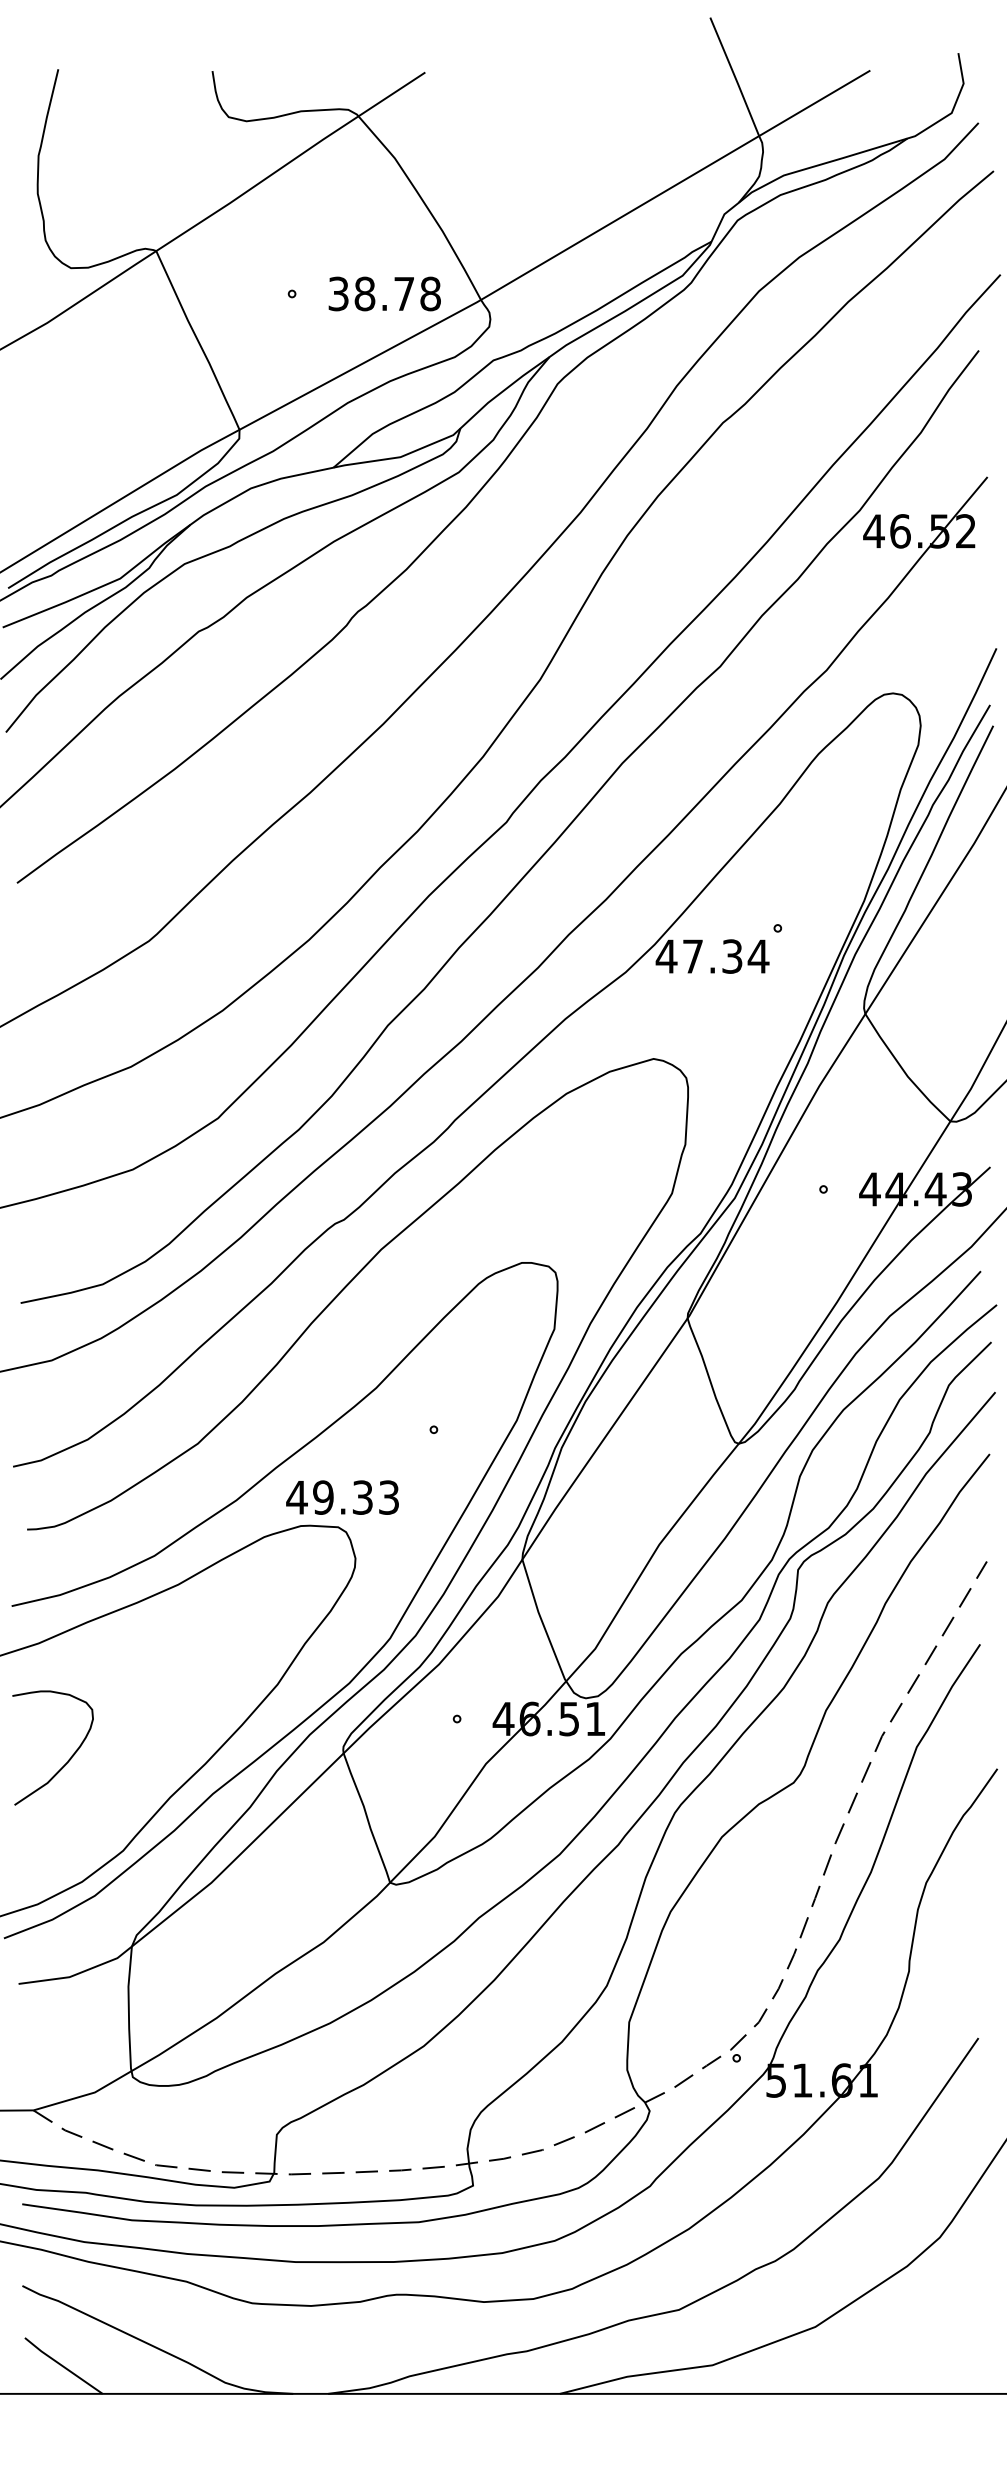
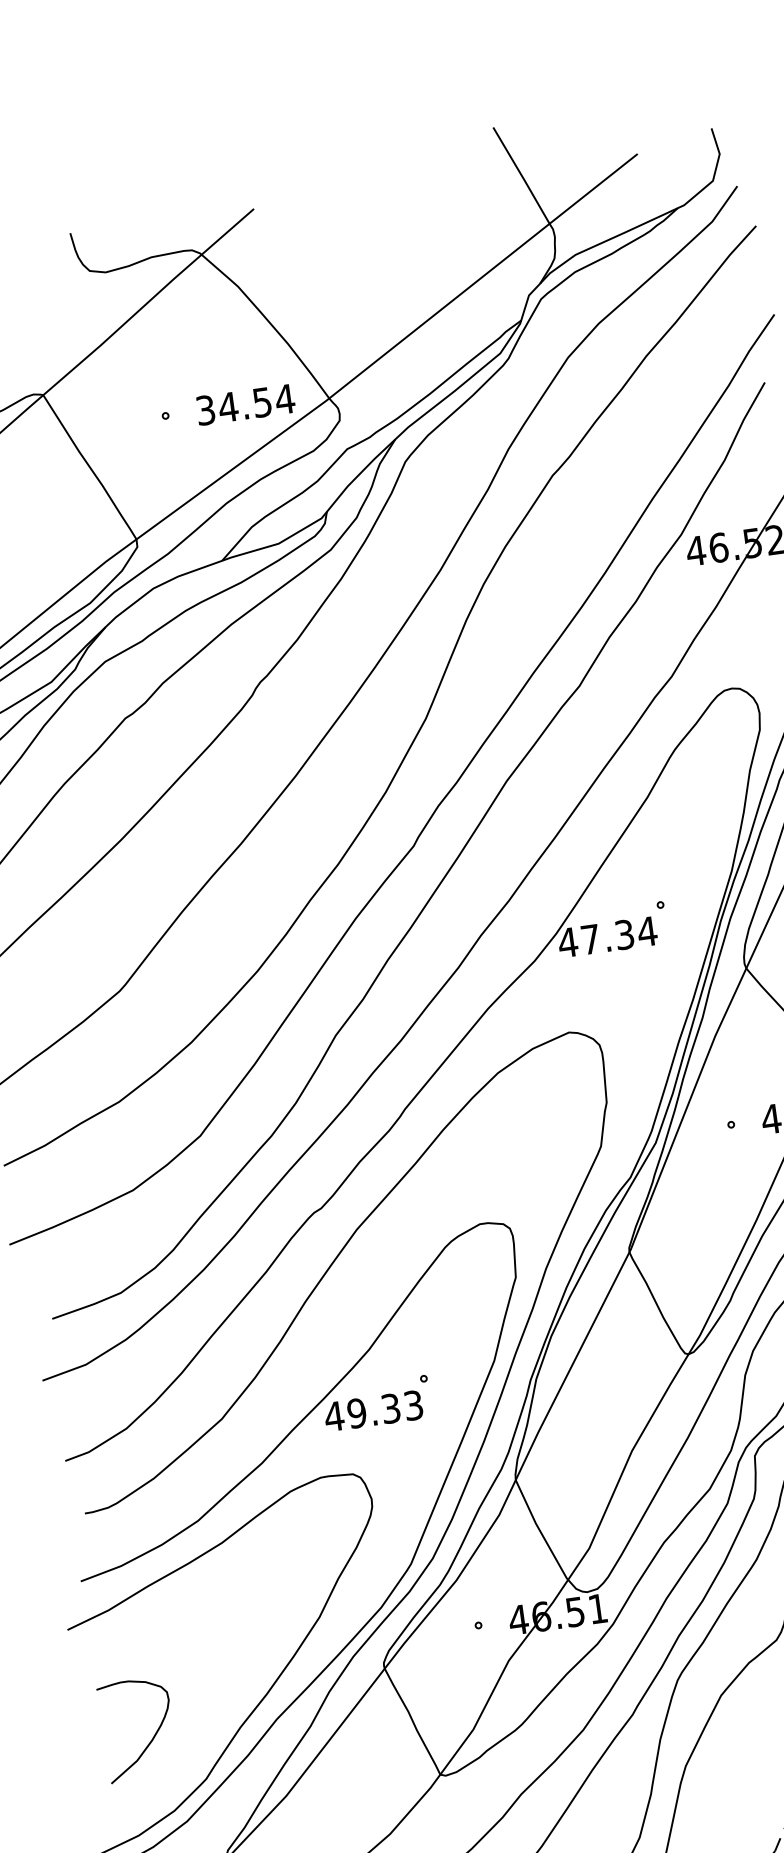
text: (397, 293) -> (256, 402), 38.78 -> 34.54
text: (342, 1497) -> (373, 1410), moved
curve: (68, 1759) -> (152, 1737), moved

